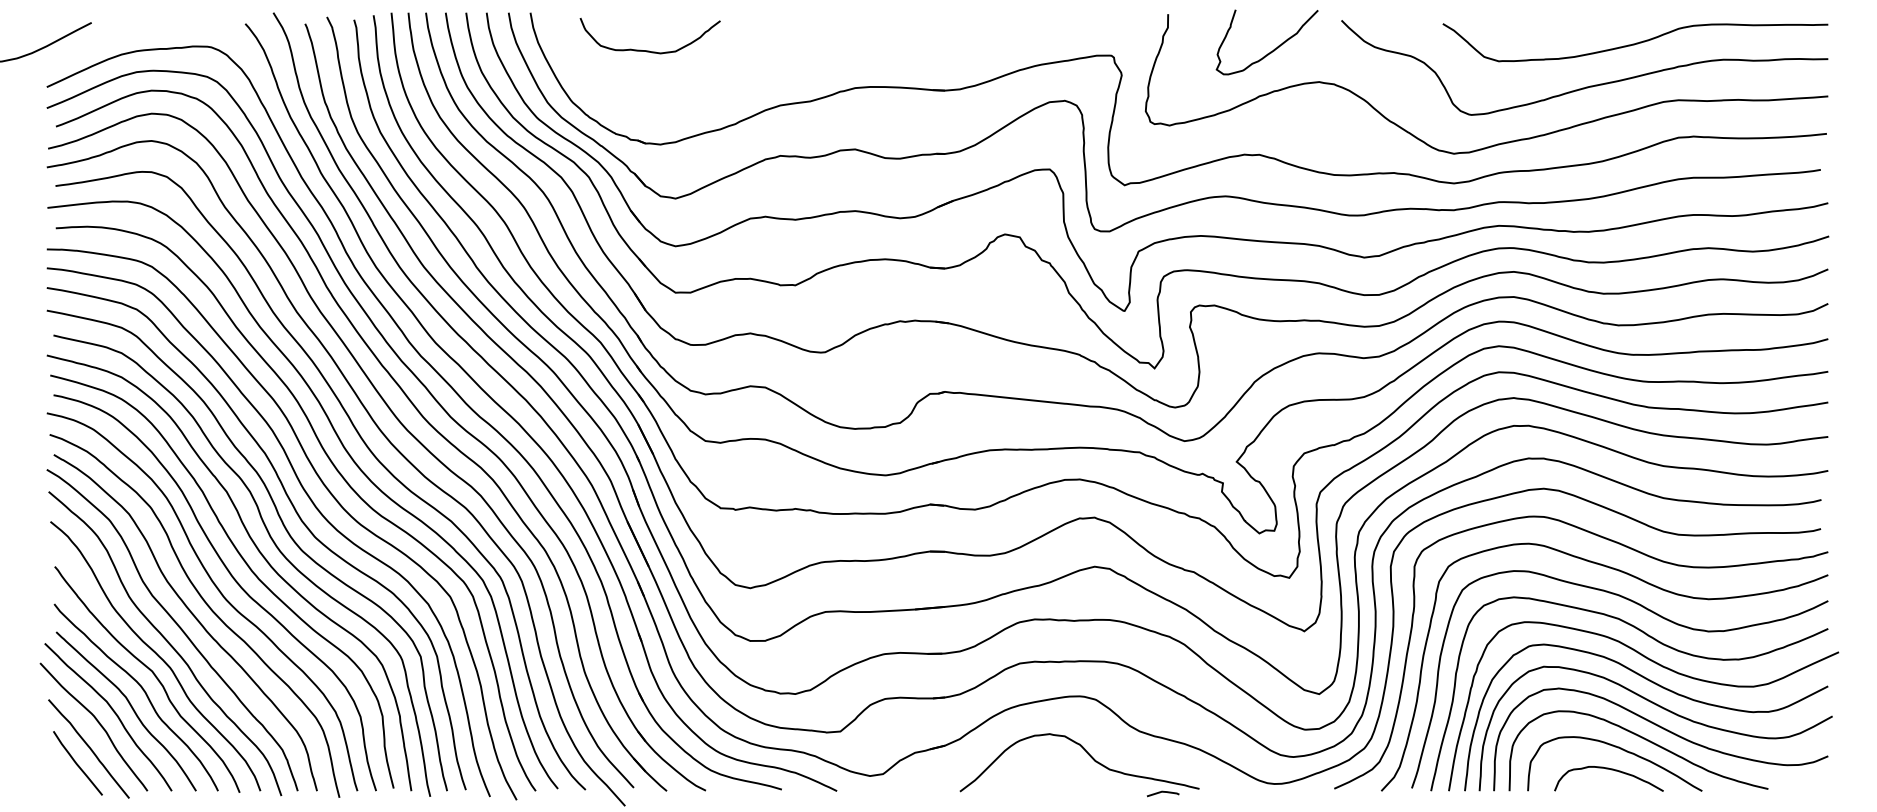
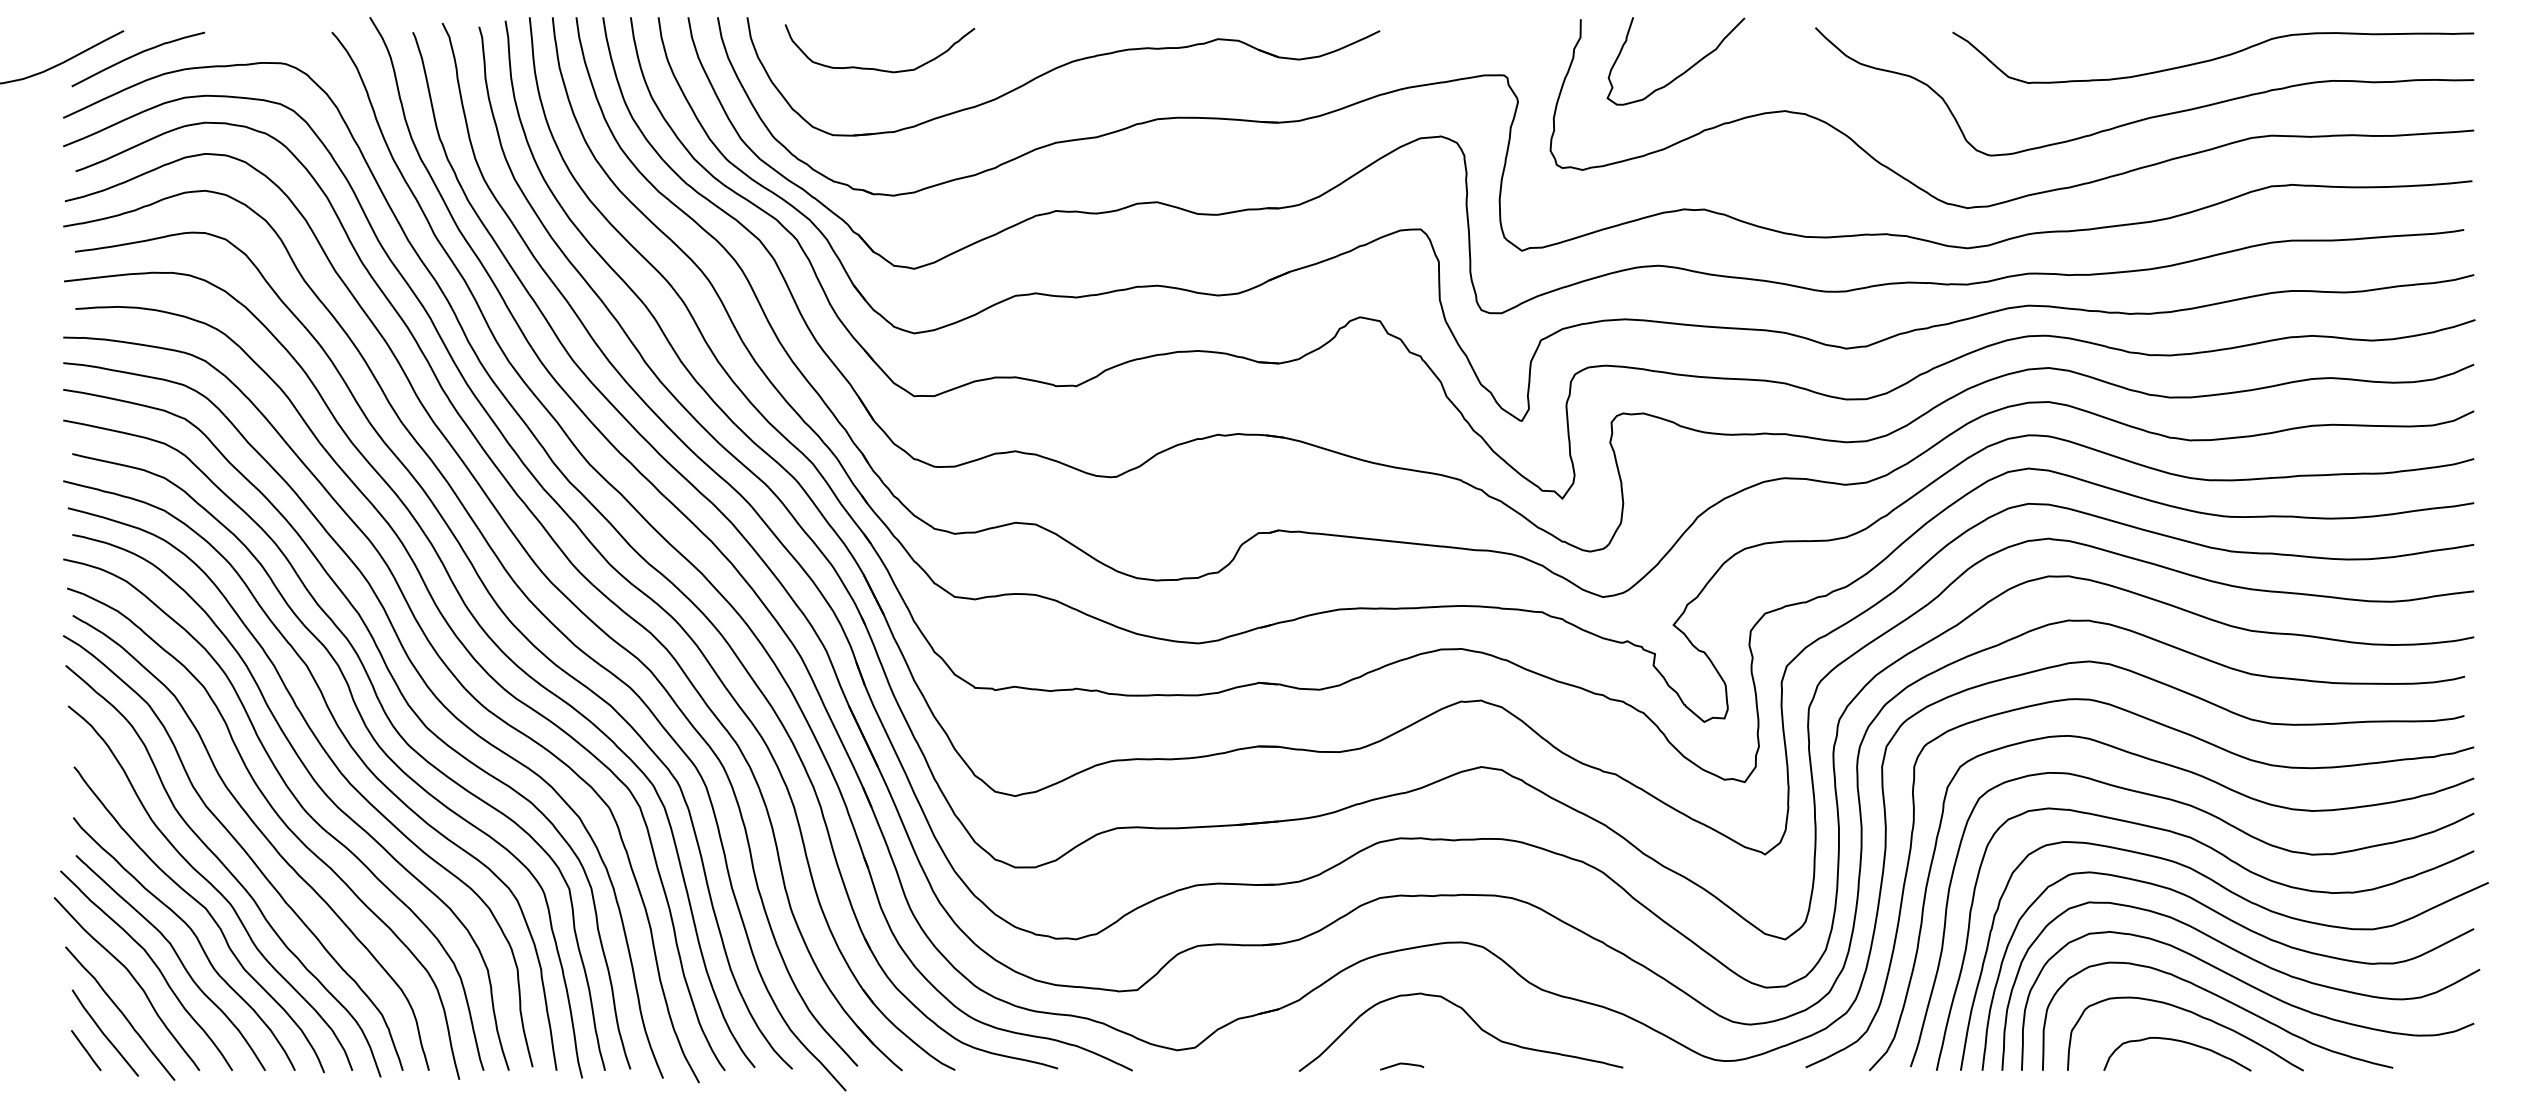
curve: (101, 40) -> (137, 55), added
part: (784, 49) -> (1061, 67), added
curve: (1271, 51) -> (1681, 73), moved
line: (64, 776) -> (86, 1050), added
line: (1163, 792) -> (1402, 1064), moved

